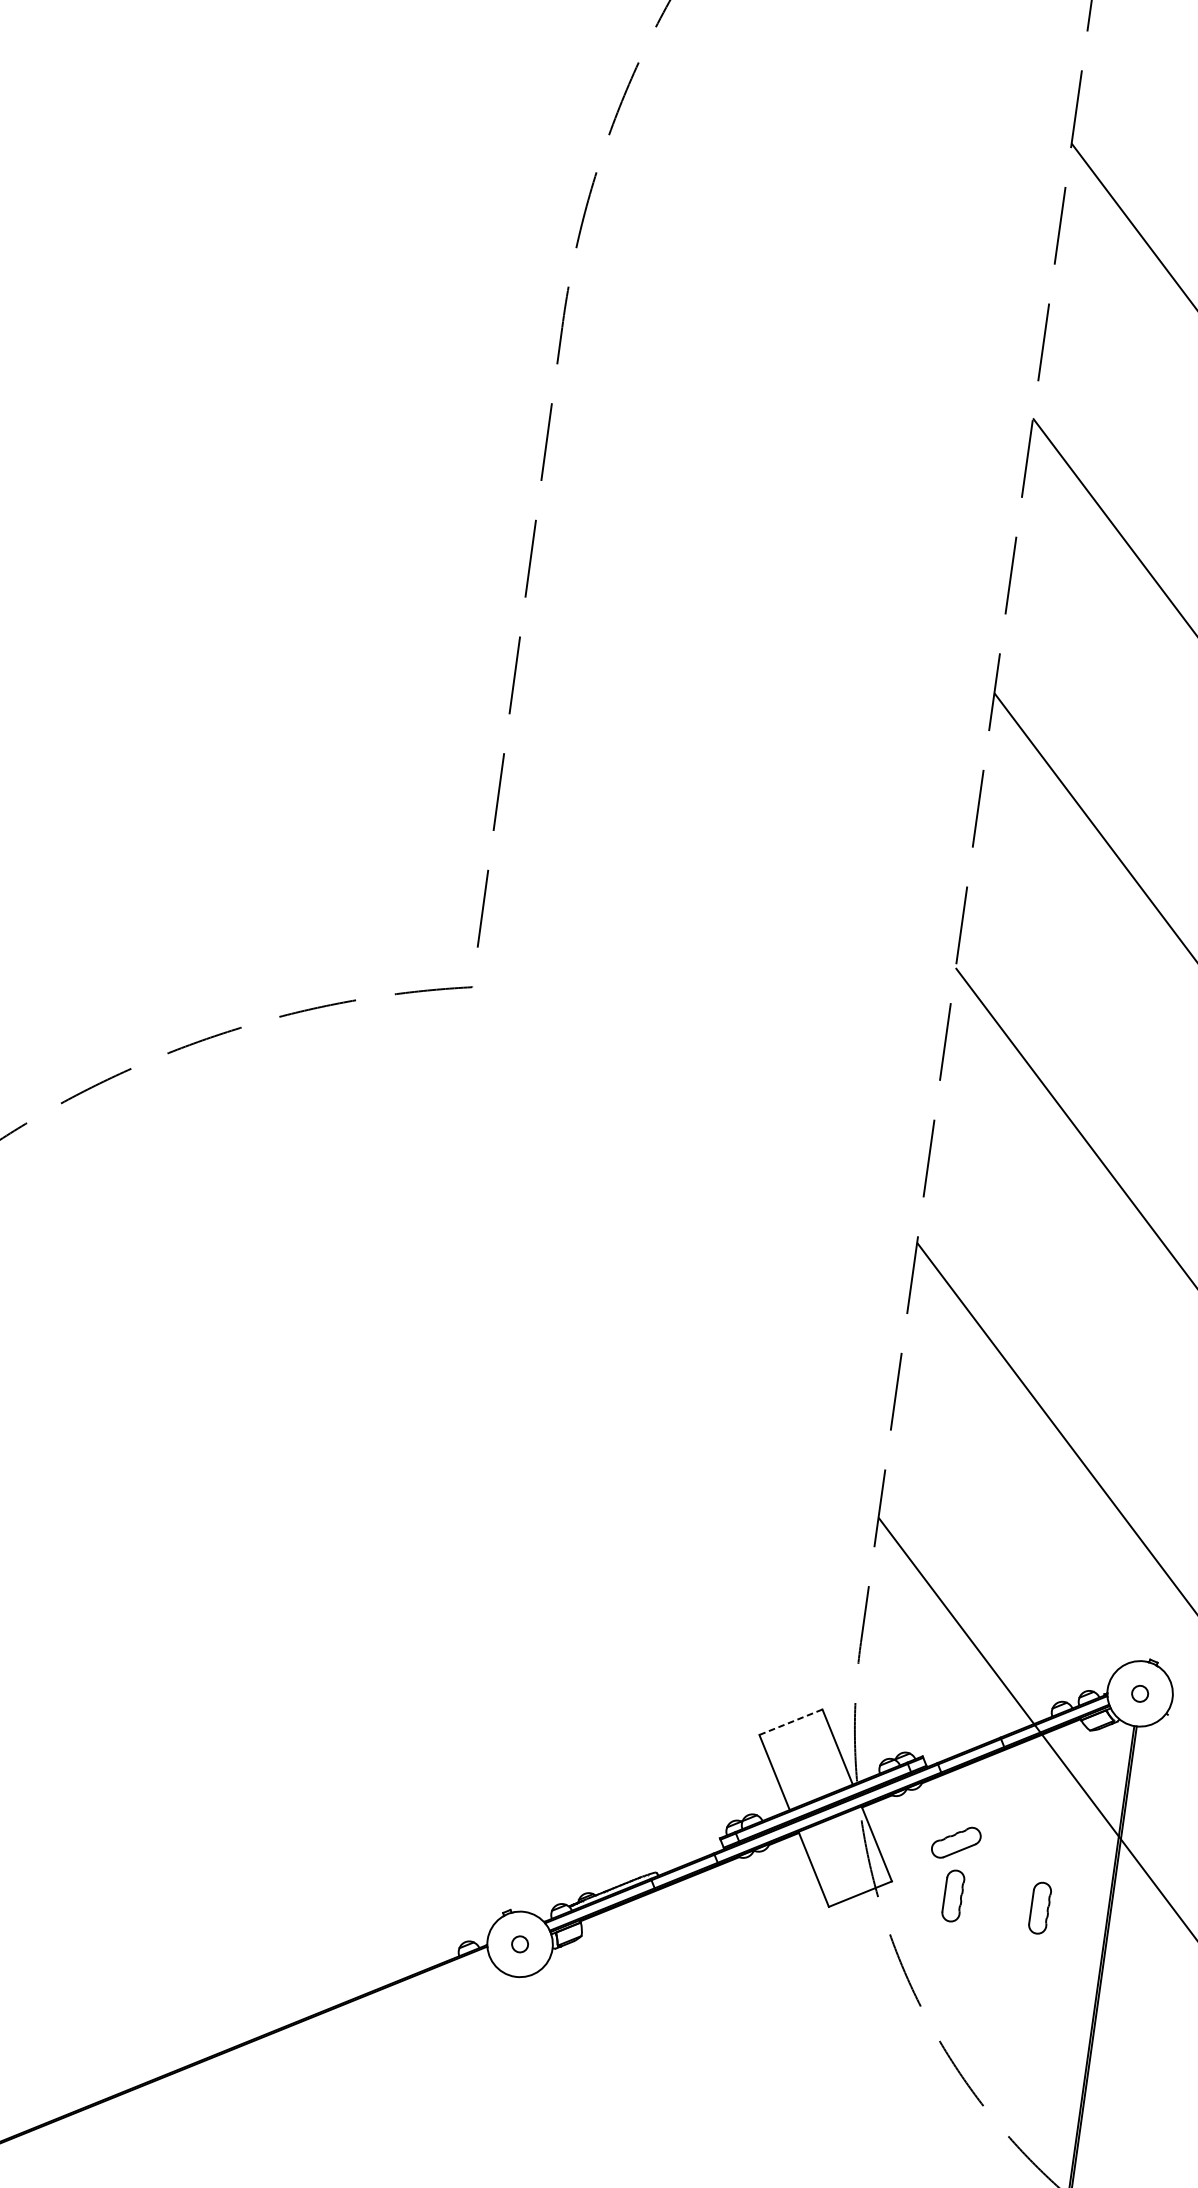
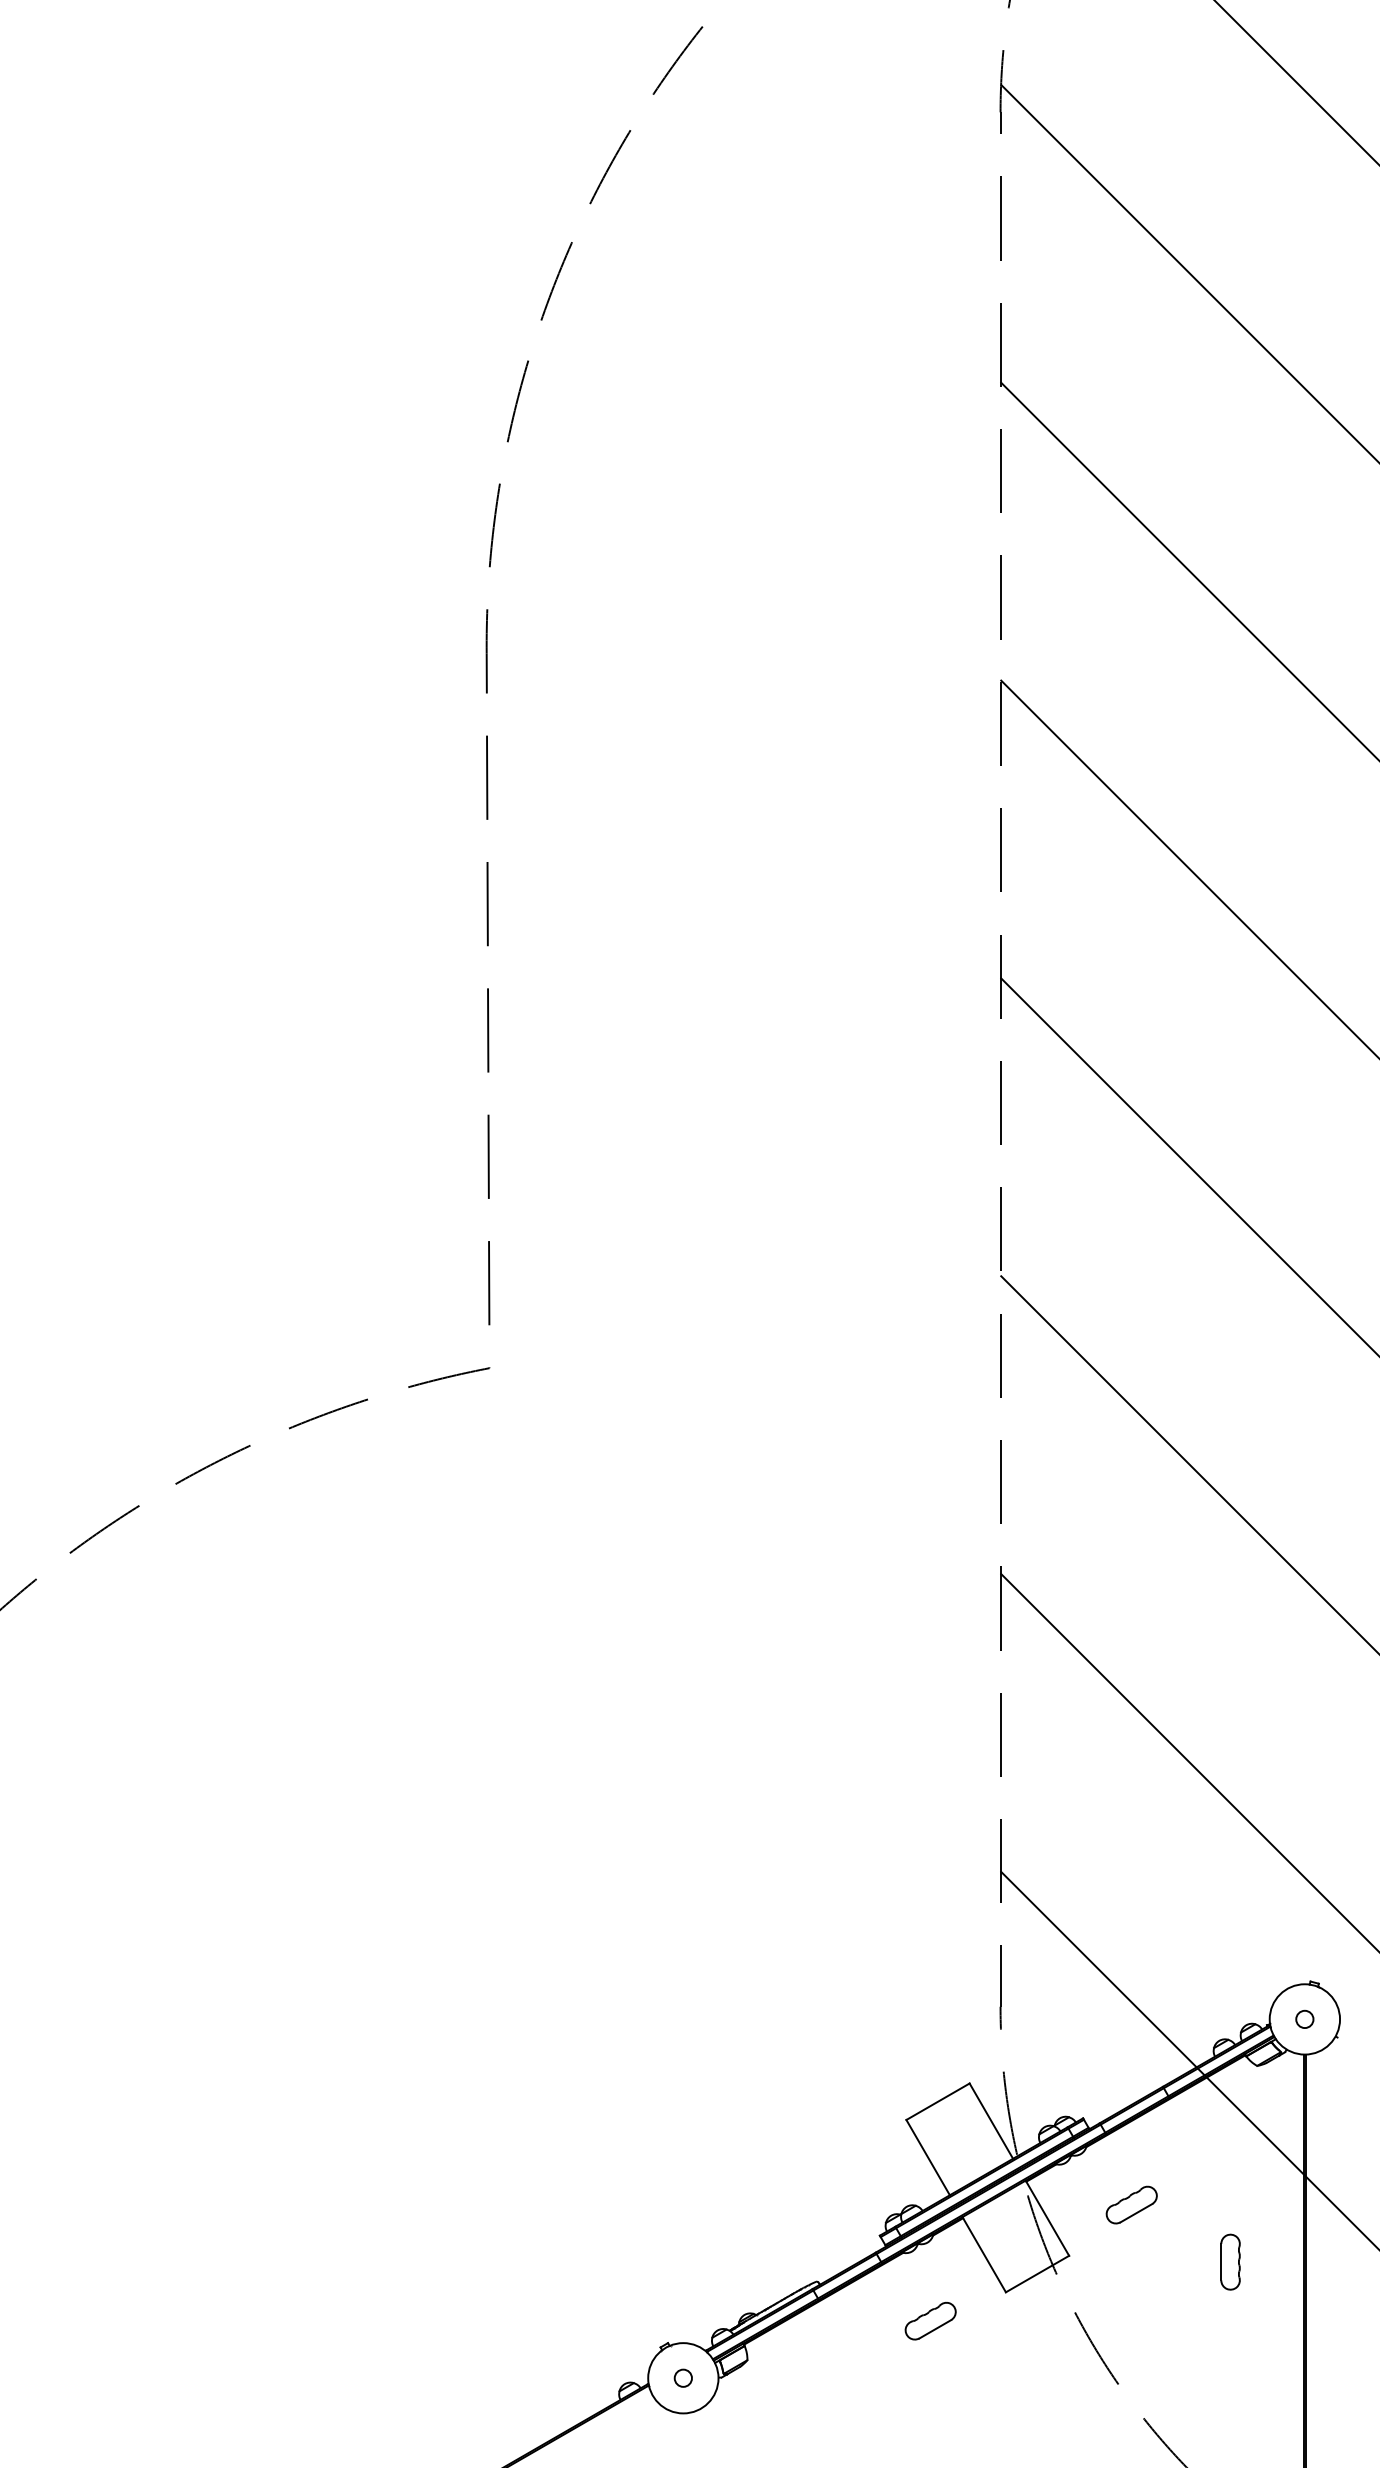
line: (791, 1722) -> (938, 2101), dashed -> solid
part: (953, 1895) -> (1136, 2261), removed
part: (755, 1924) -> (930, 2321), added

